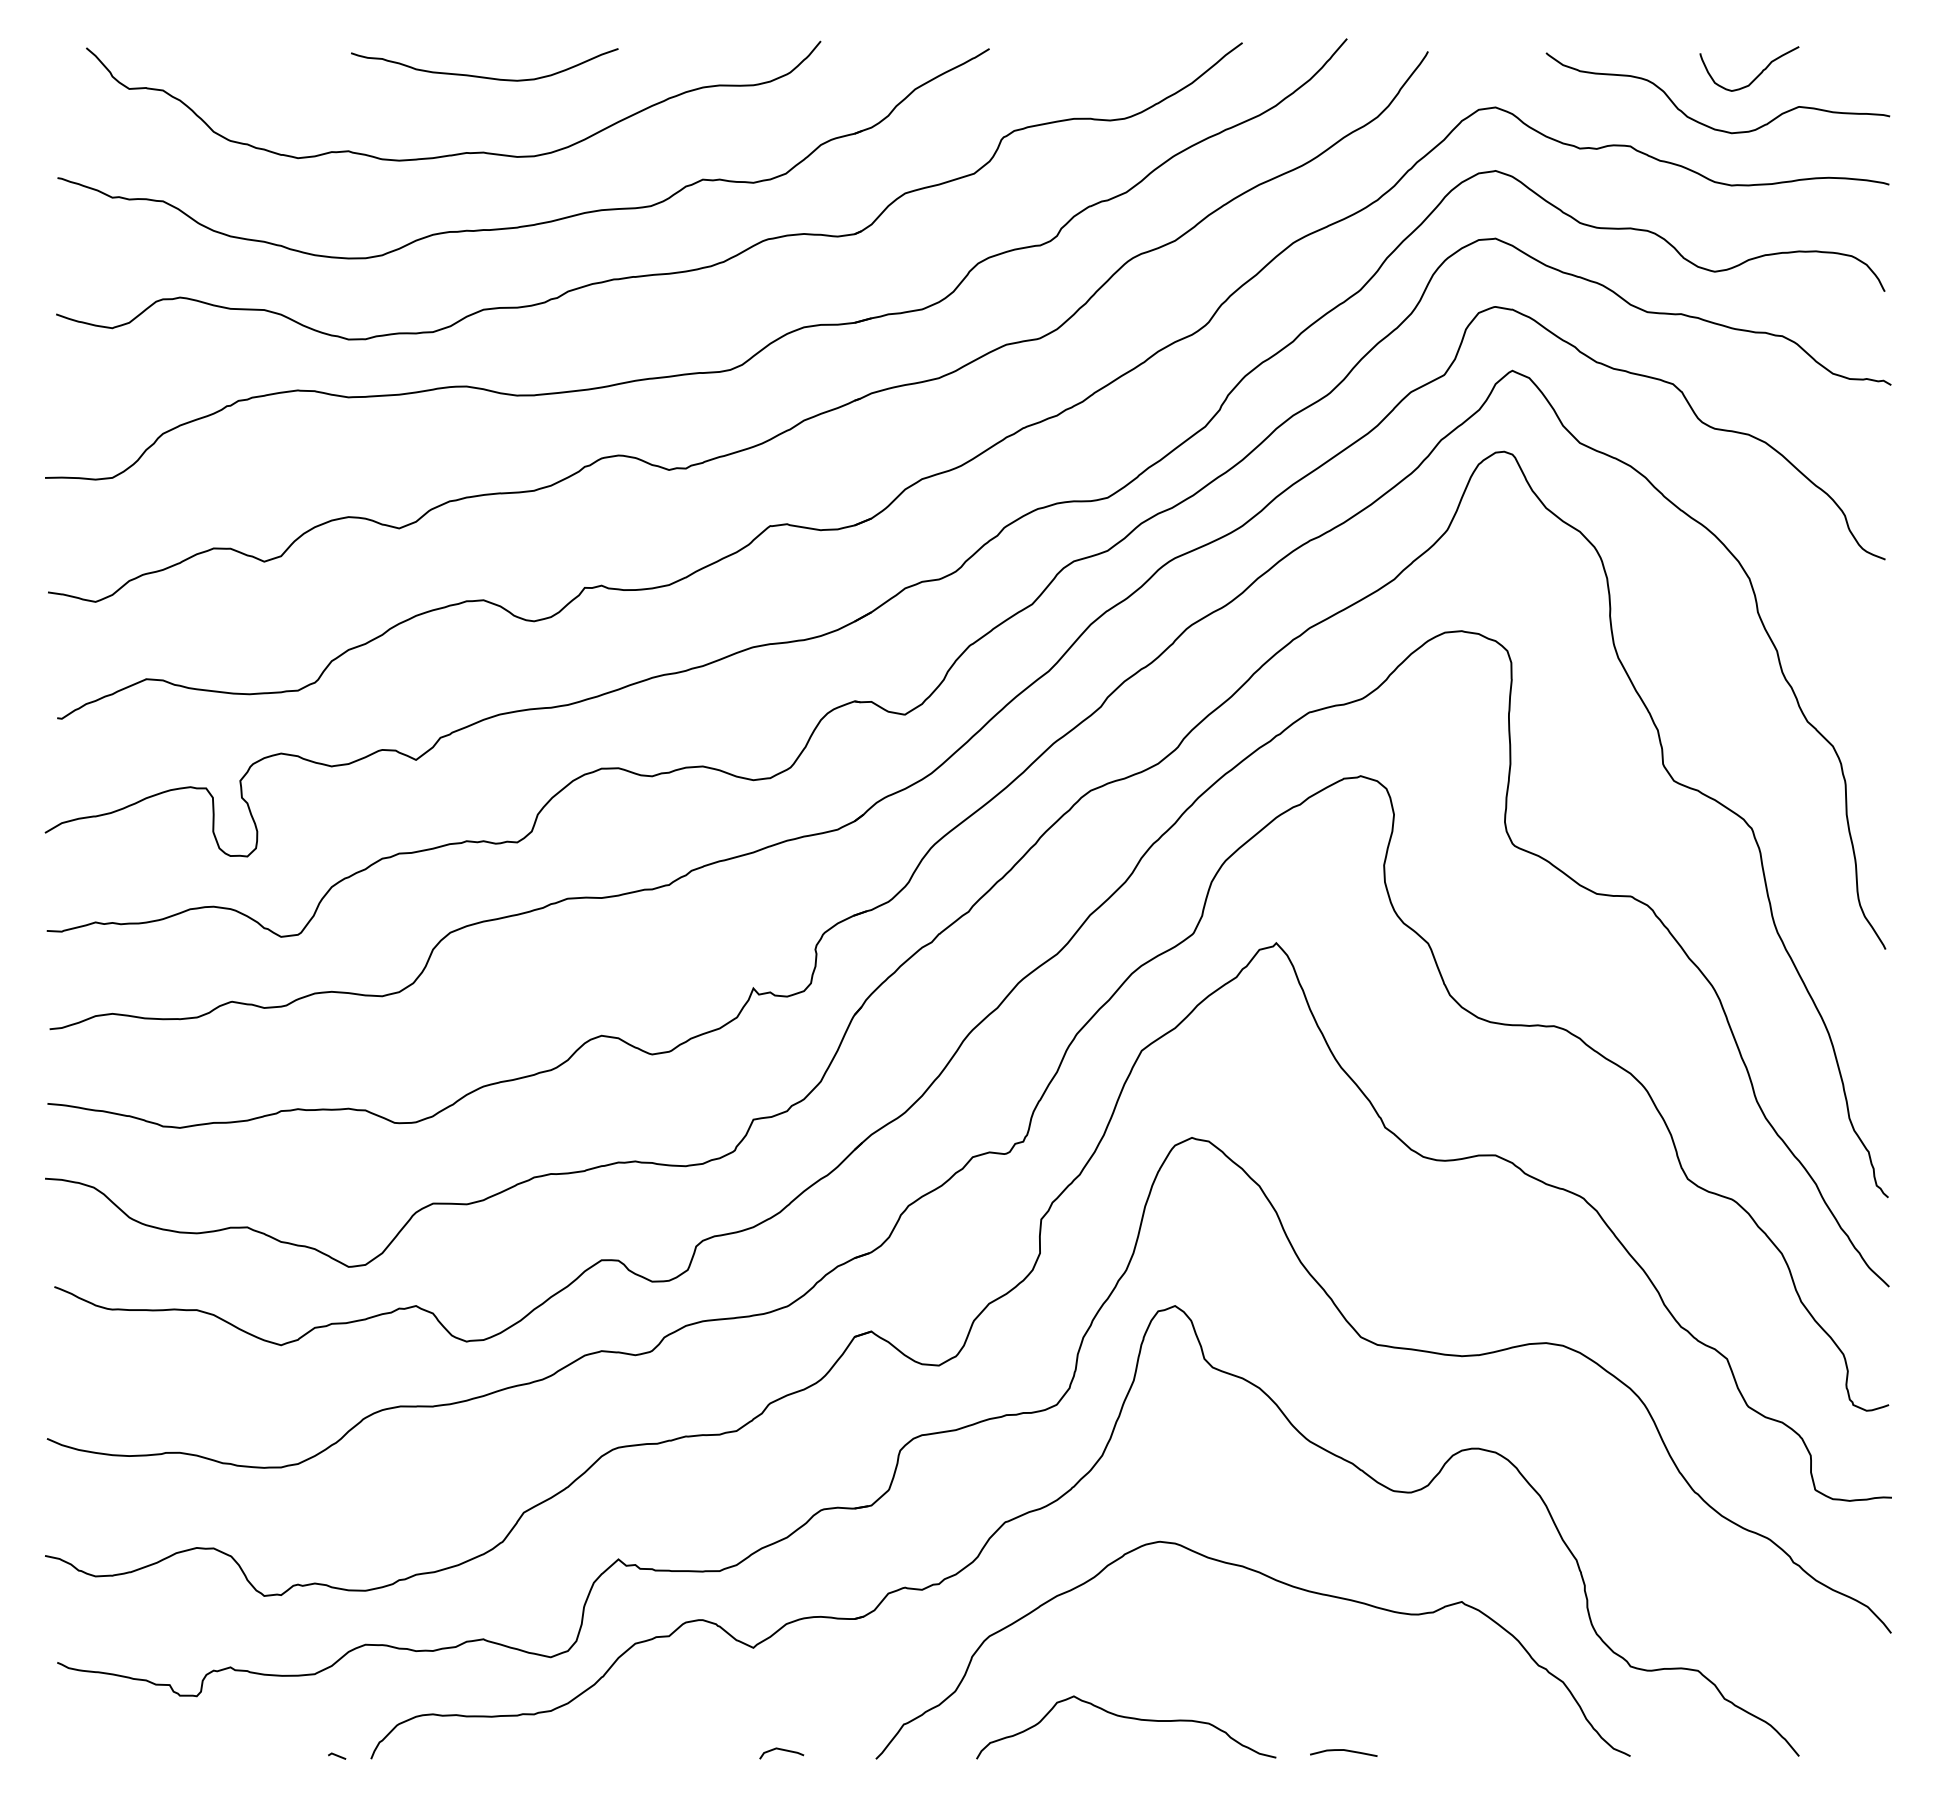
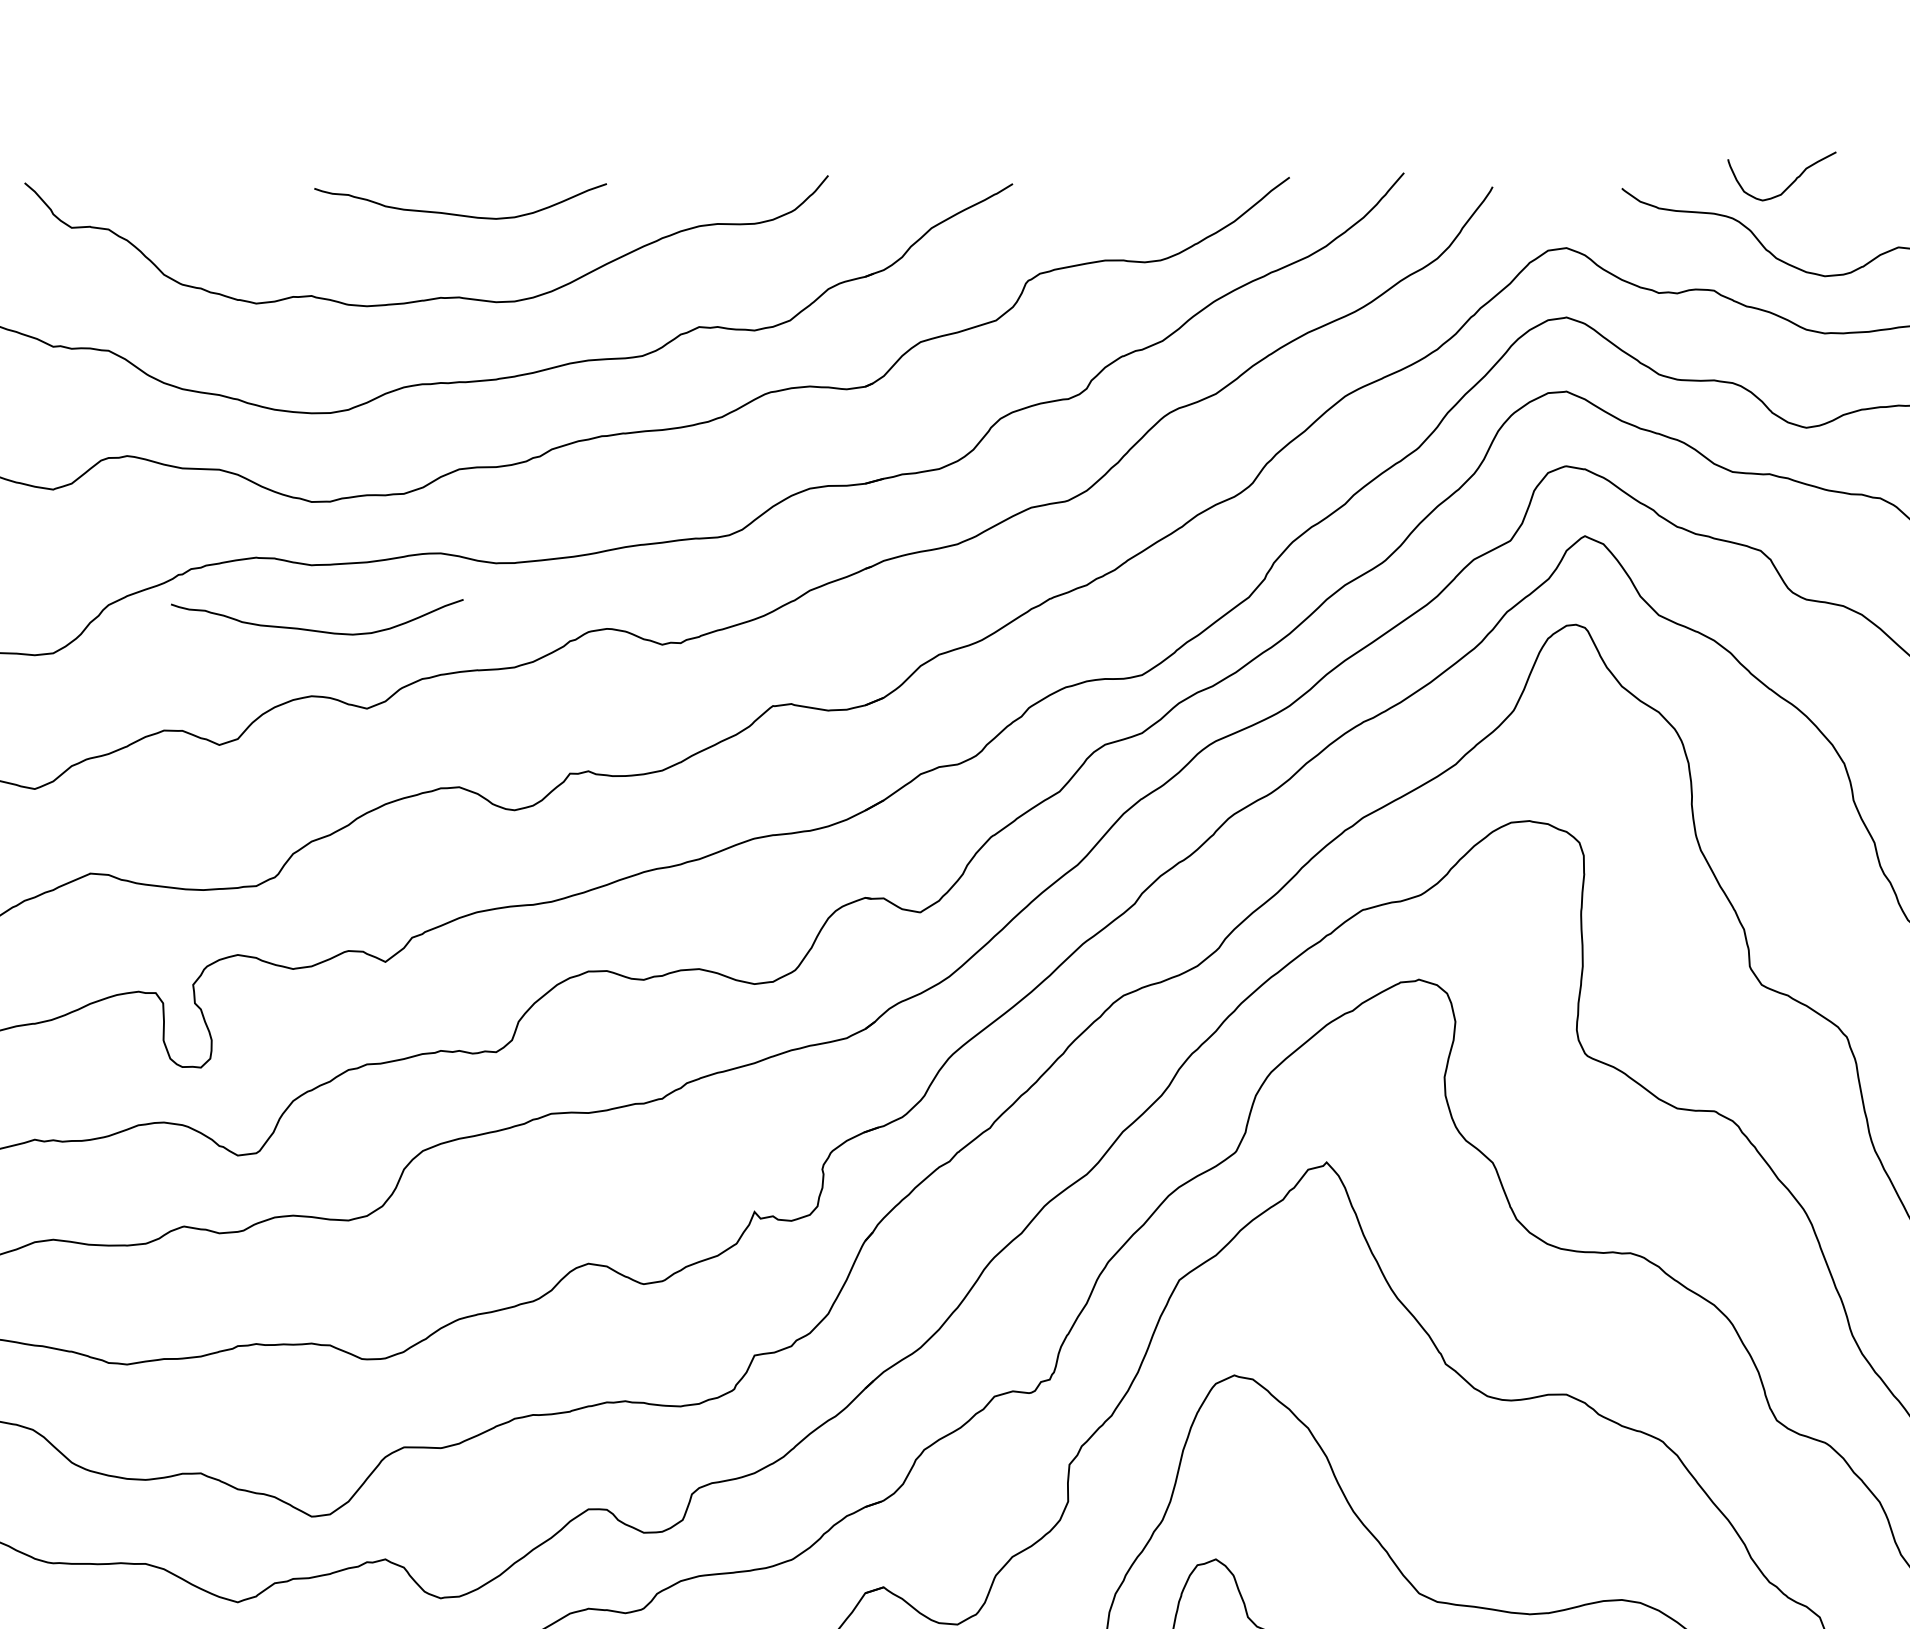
curve: (1757, 75) -> (1790, 183), moved
curve: (353, 456) -> (316, 629), added

